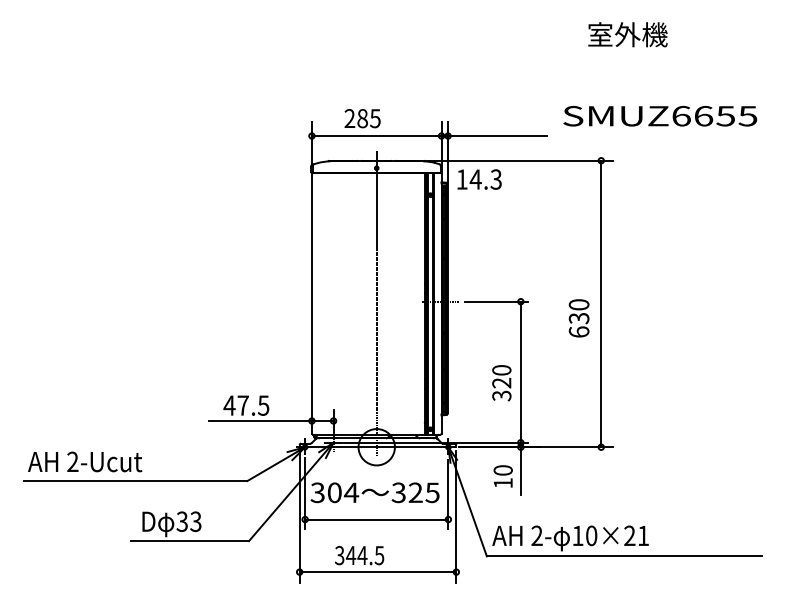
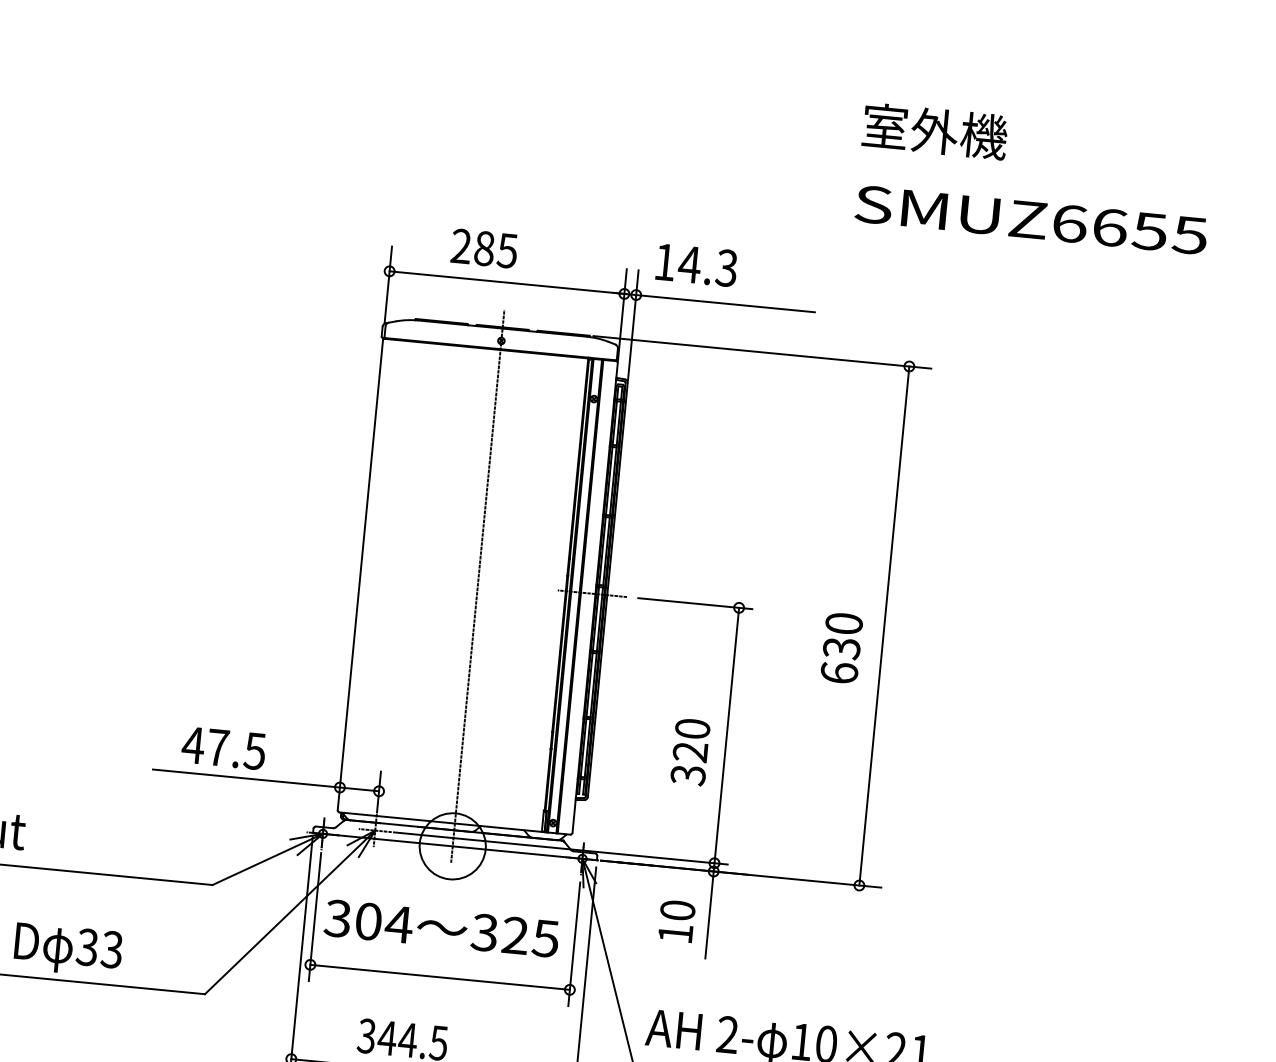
text: (627, 34) -> (934, 130), moved
text: (660, 116) -> (1031, 220), moved
text: (479, 179) -> (696, 265), moved

